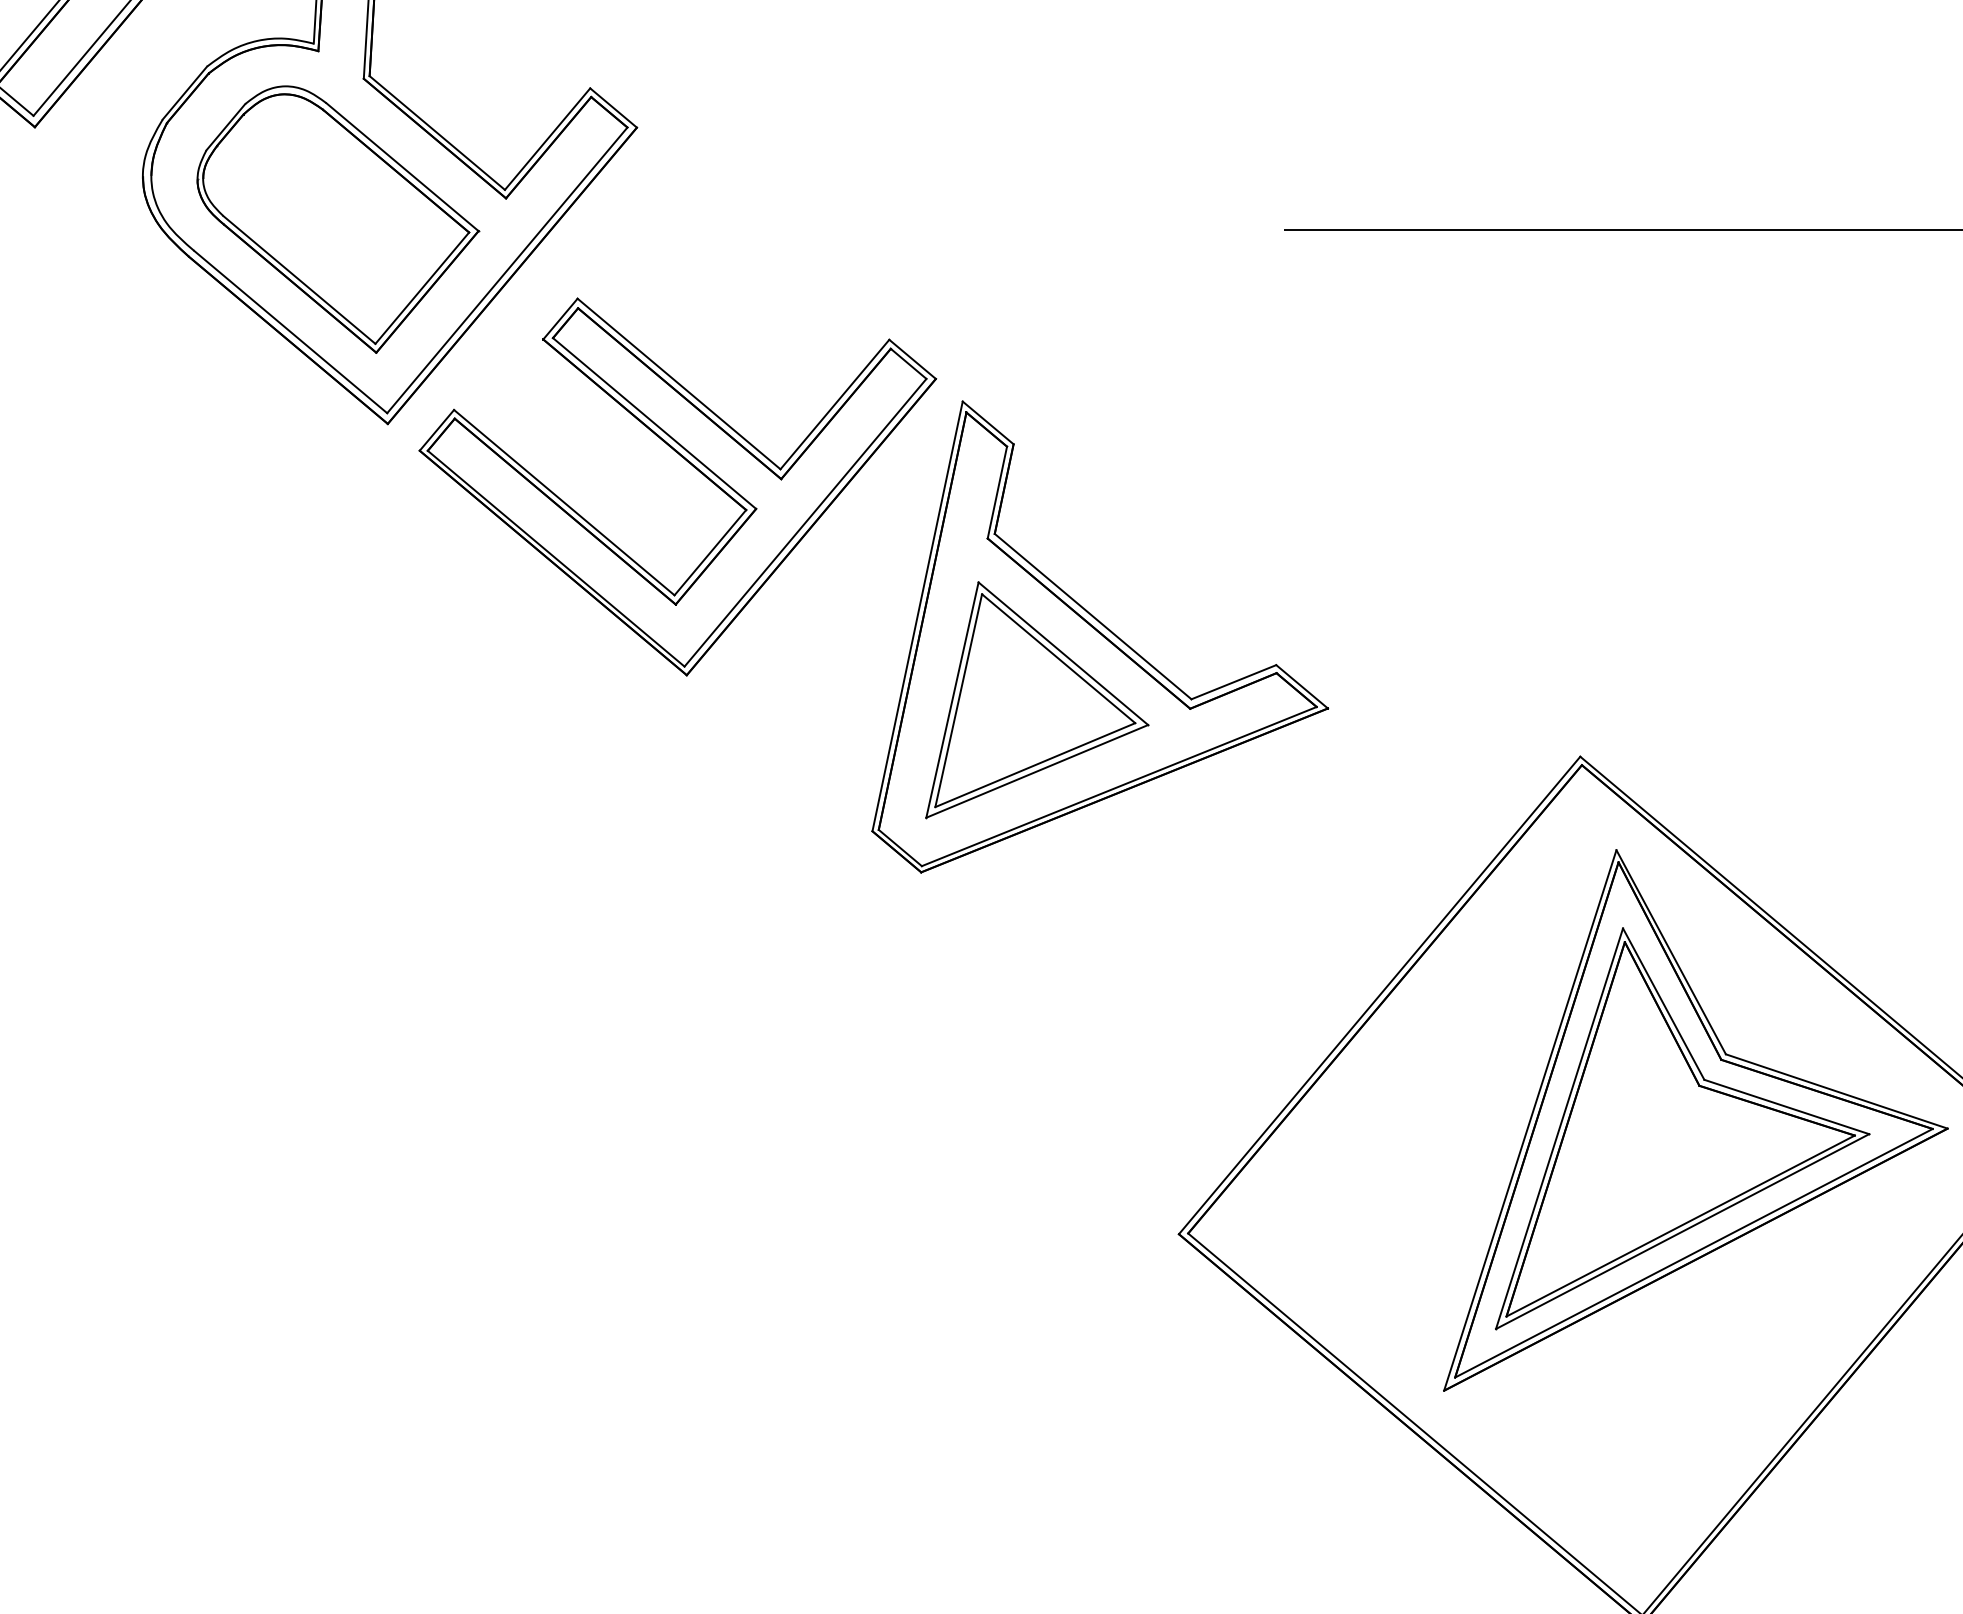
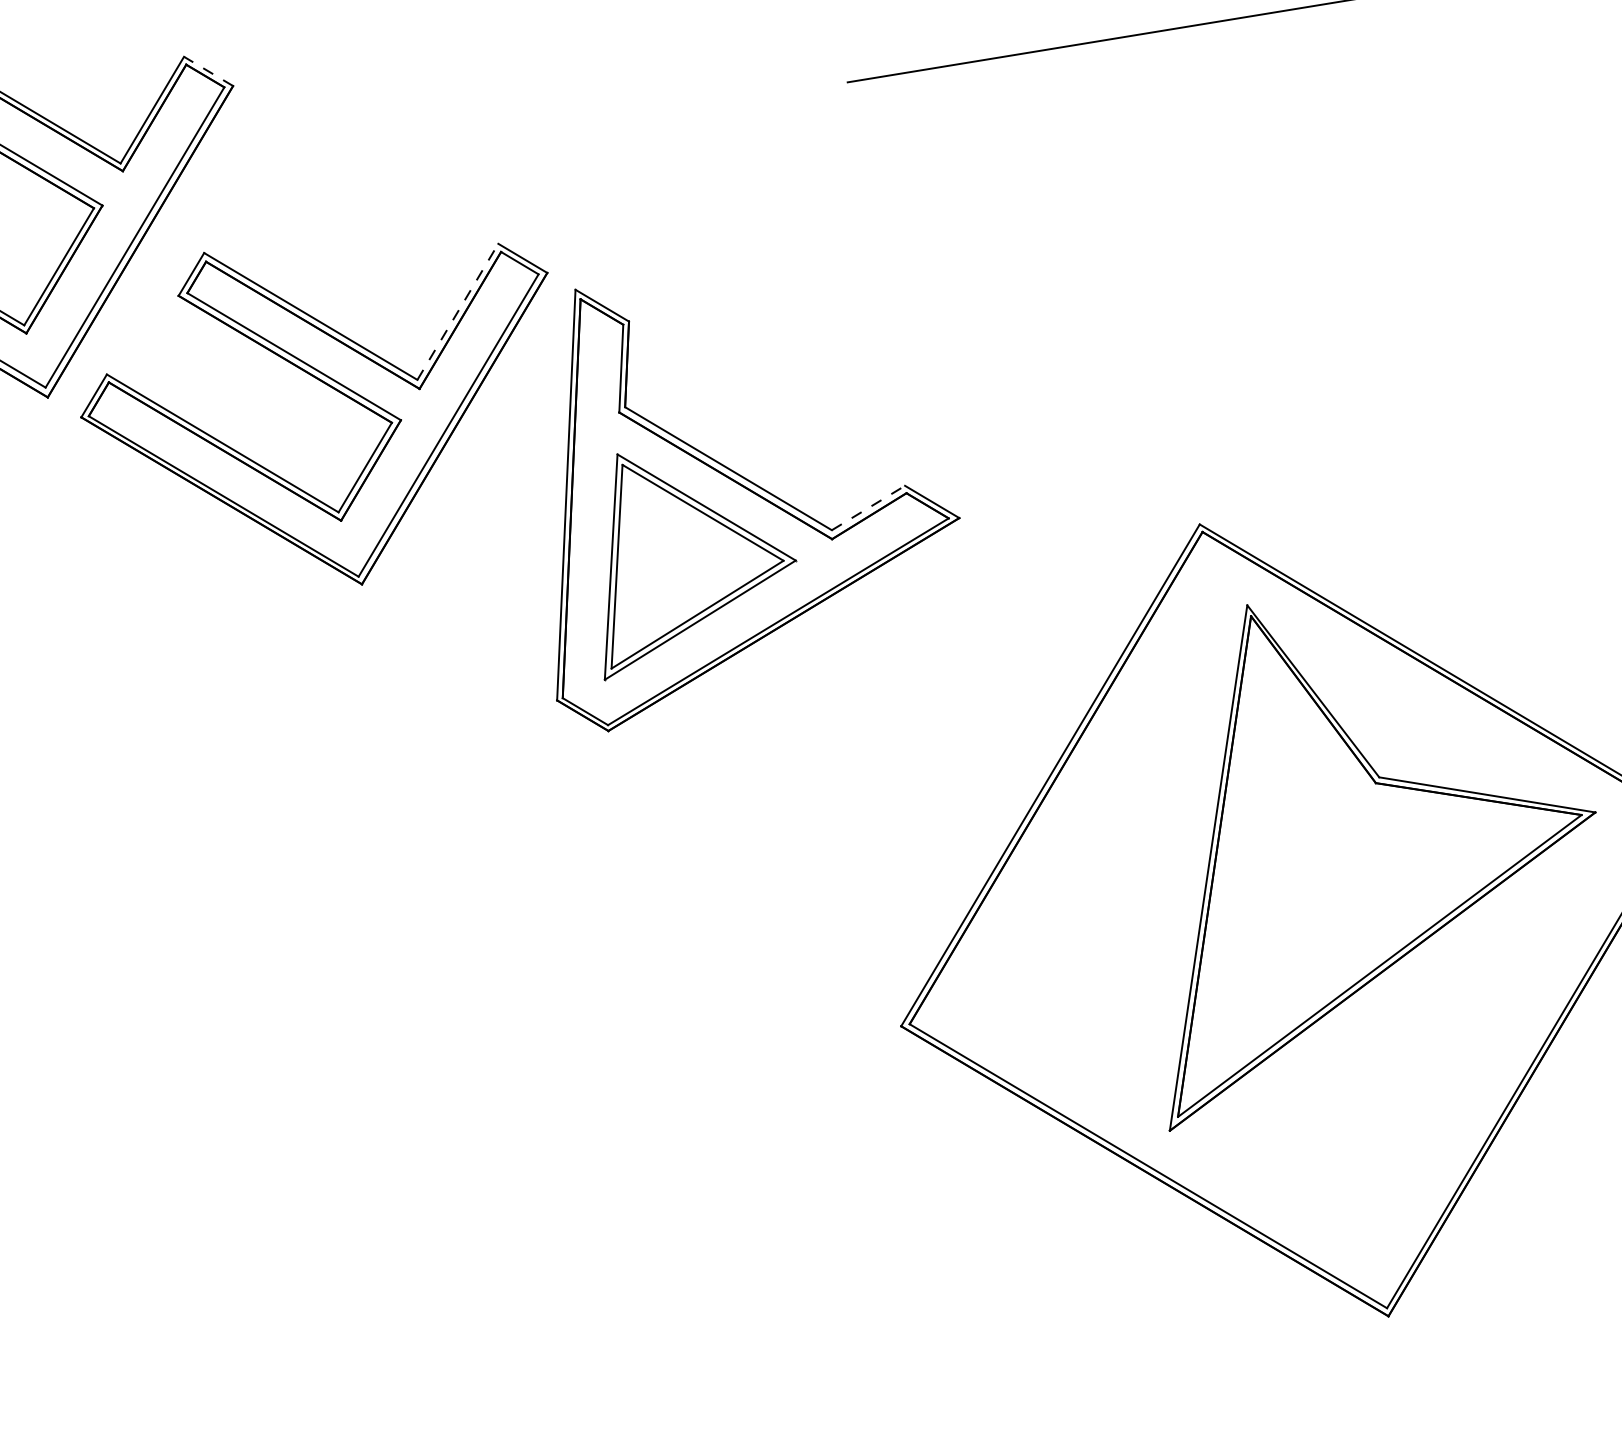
line: (613, 107) -> (208, 70), solid -> dashed
line: (834, 404) -> (457, 311), solid -> dashed
line: (1233, 682) -> (868, 508), solid -> dashed
part: (1682, 1128) -> (1350, 852), removed

